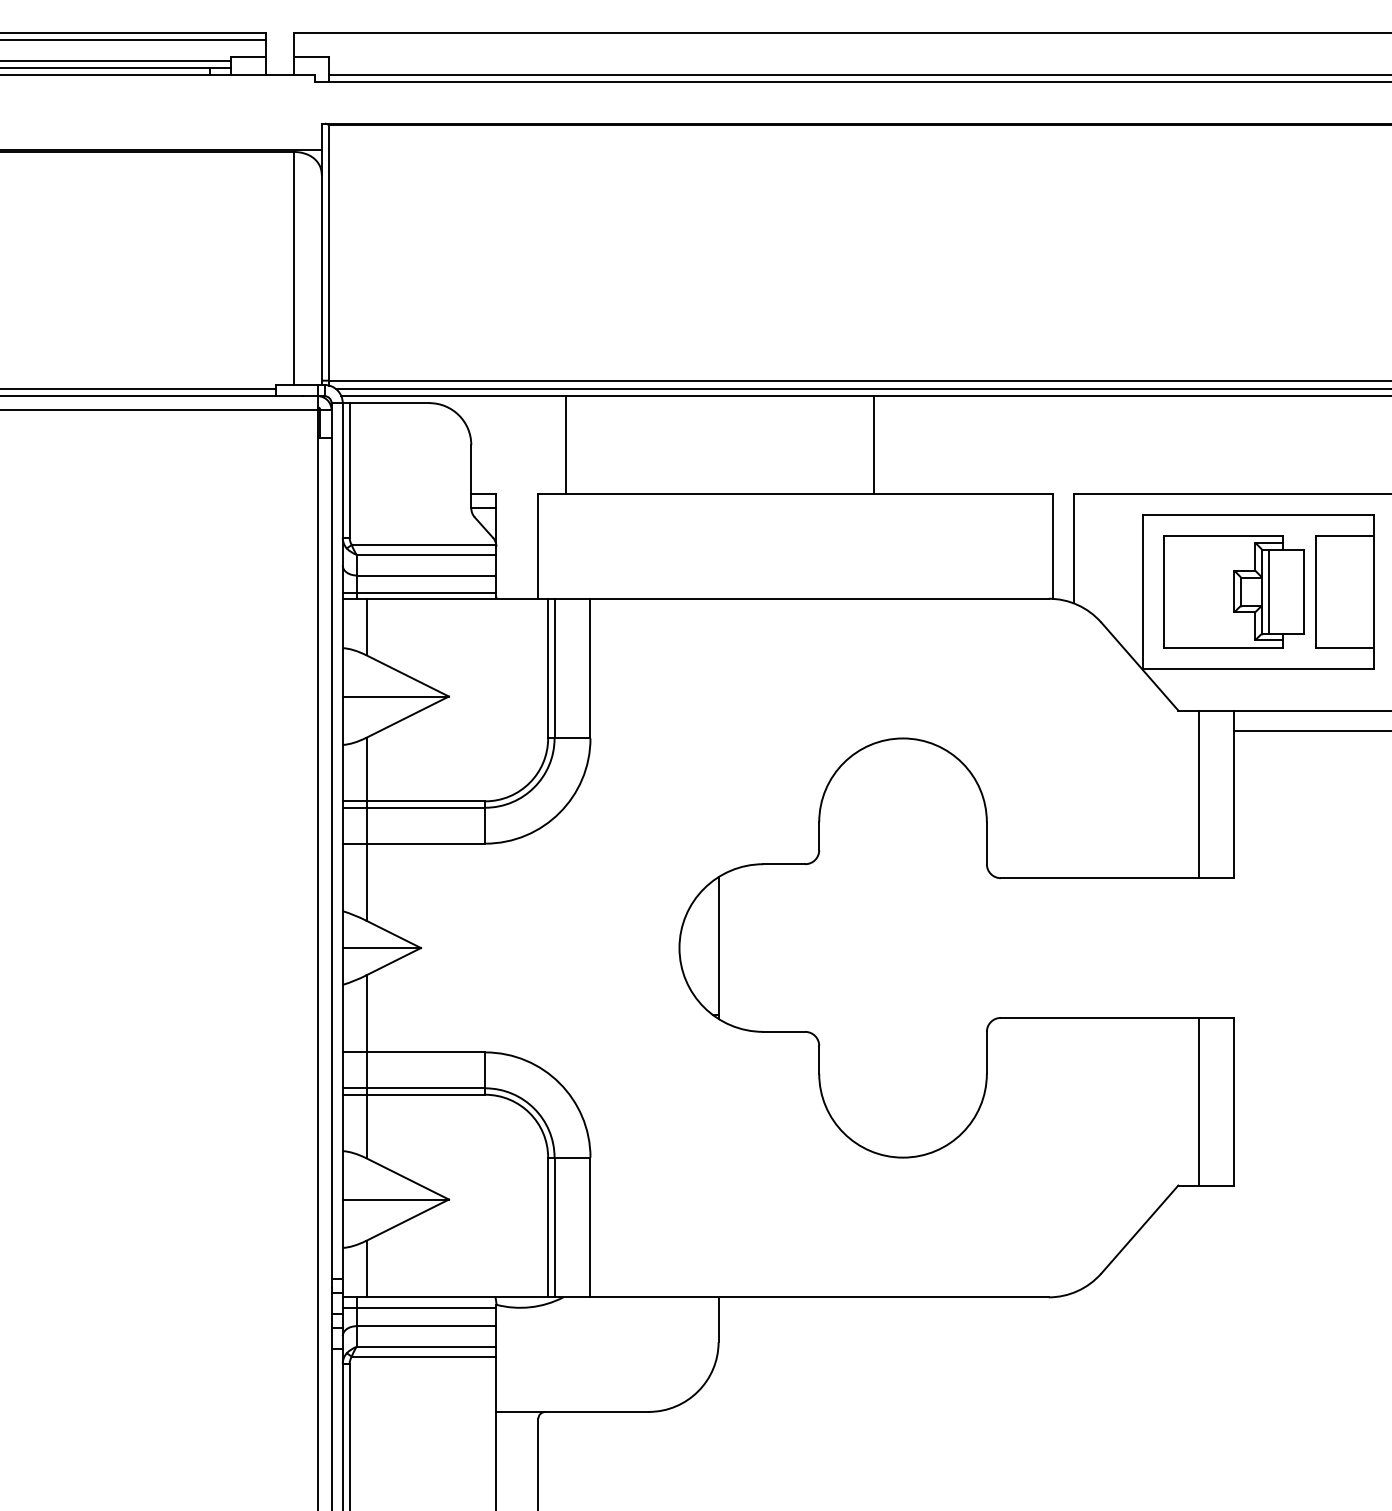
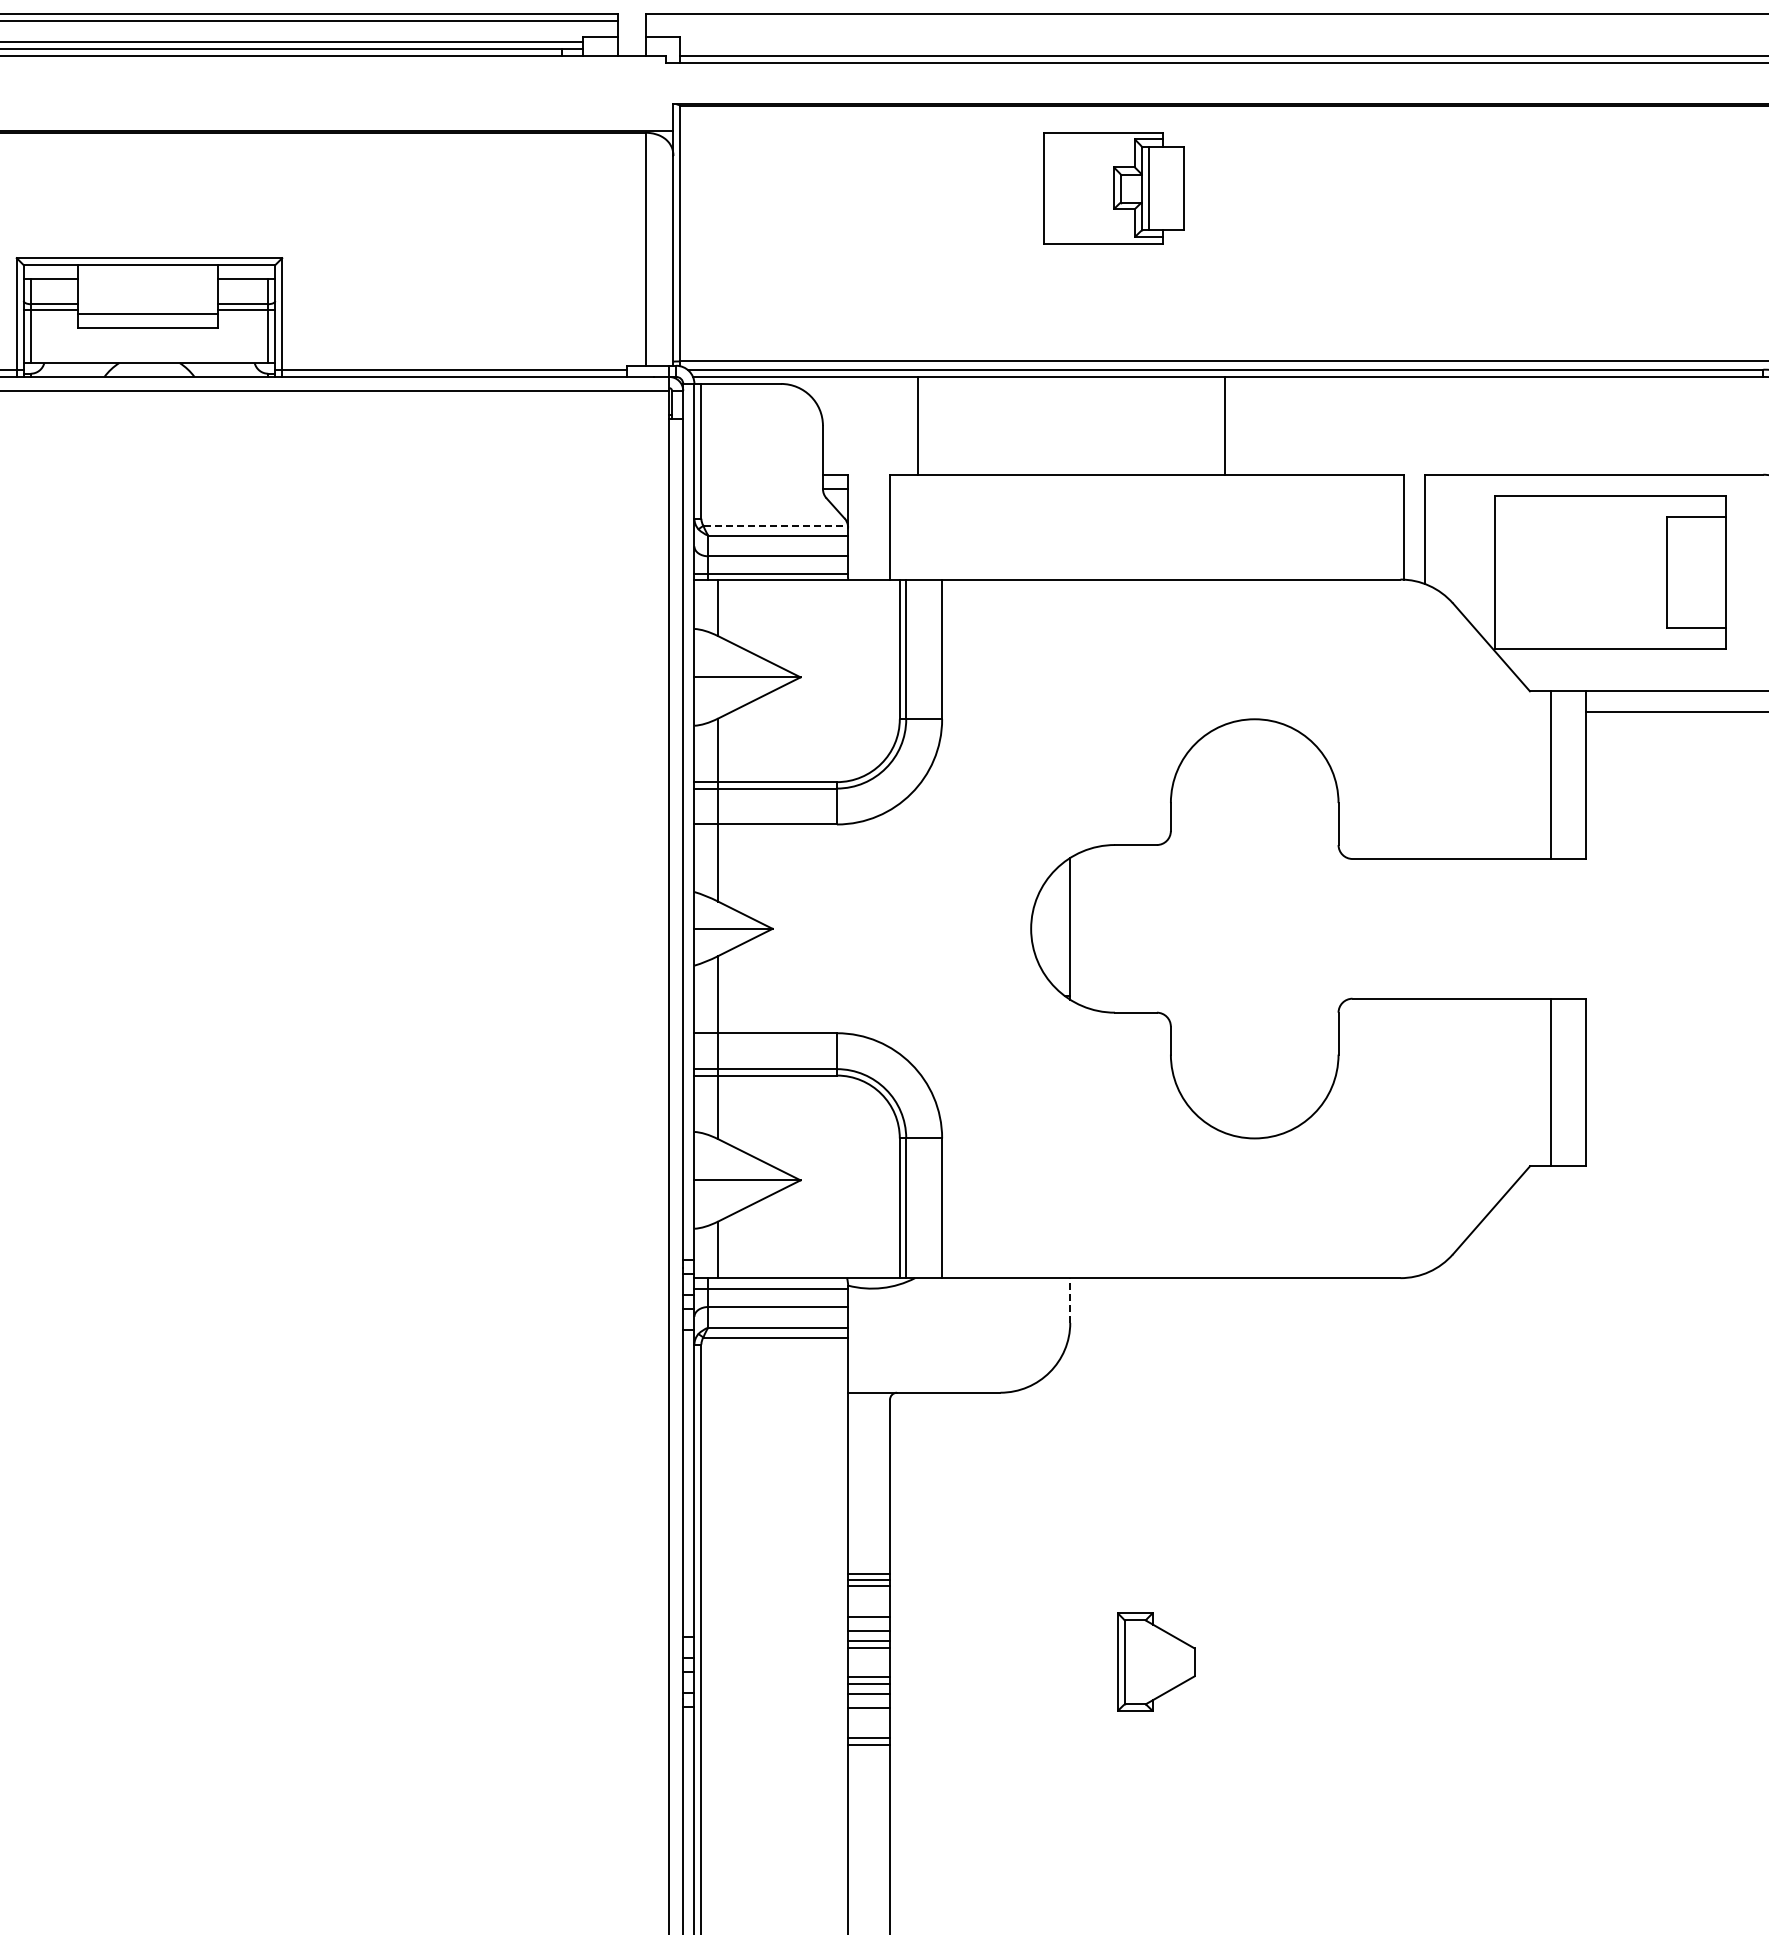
line: (424, 544) -> (776, 525), solid -> dashed
part: (1233, 591) -> (1113, 188), moved
line: (718, 1319) -> (1070, 1300), solid -> dashed

